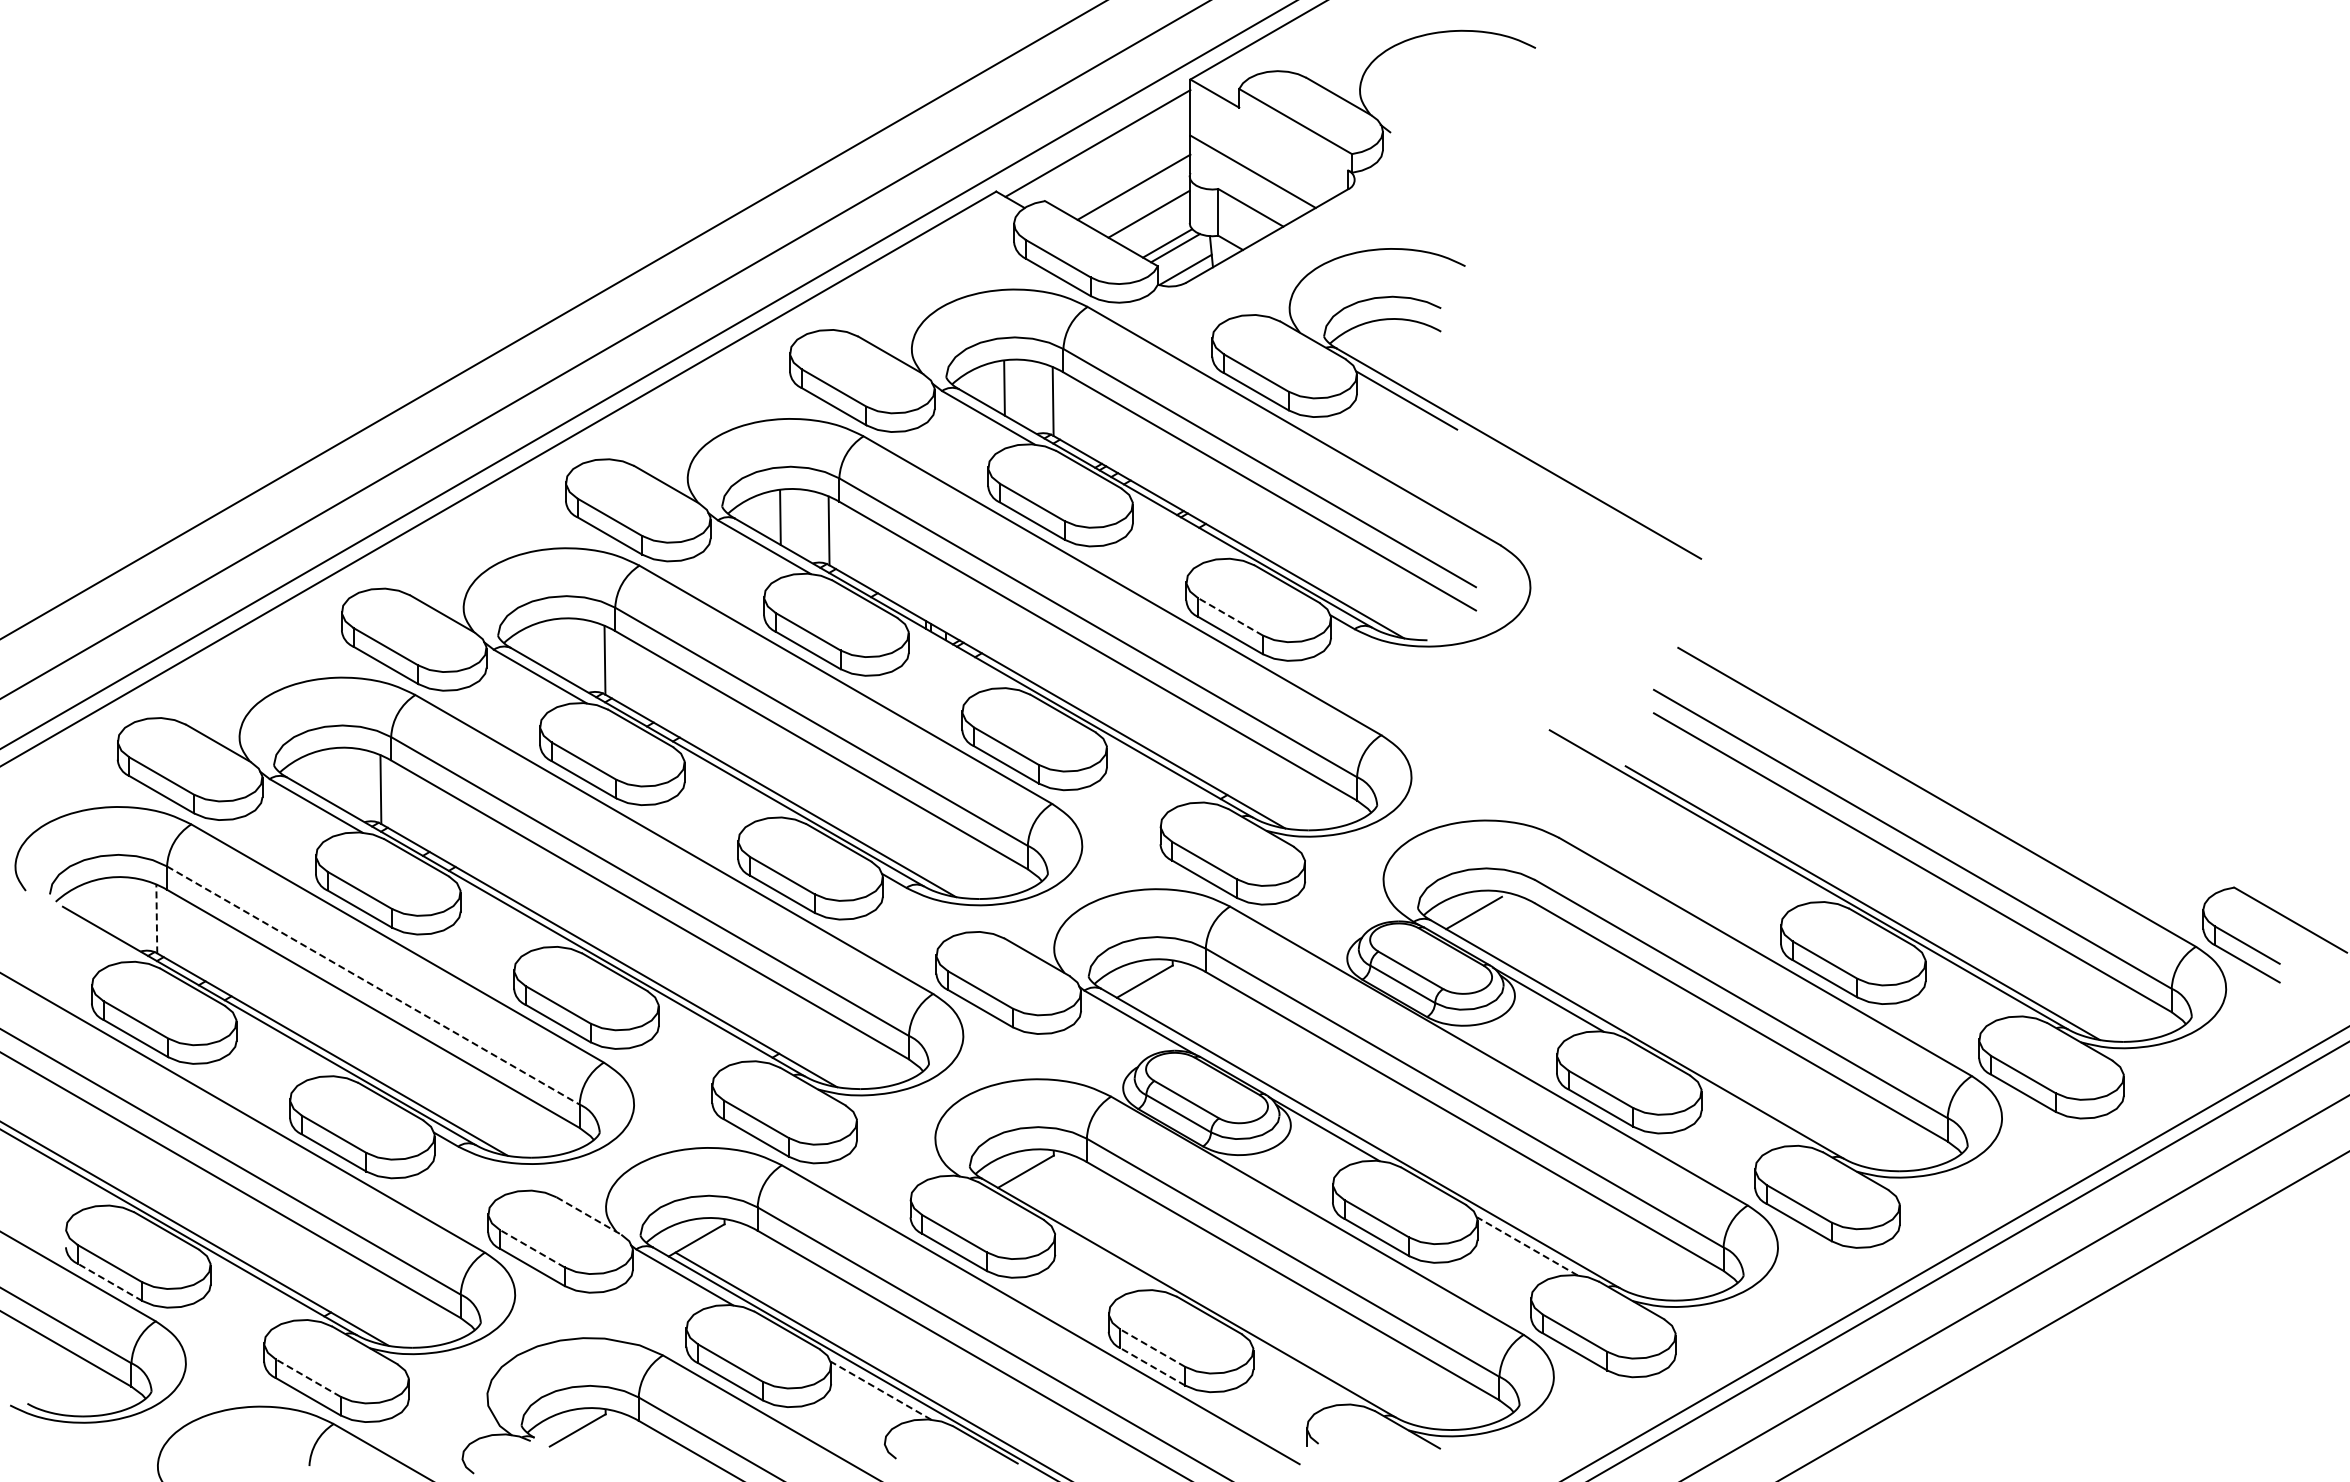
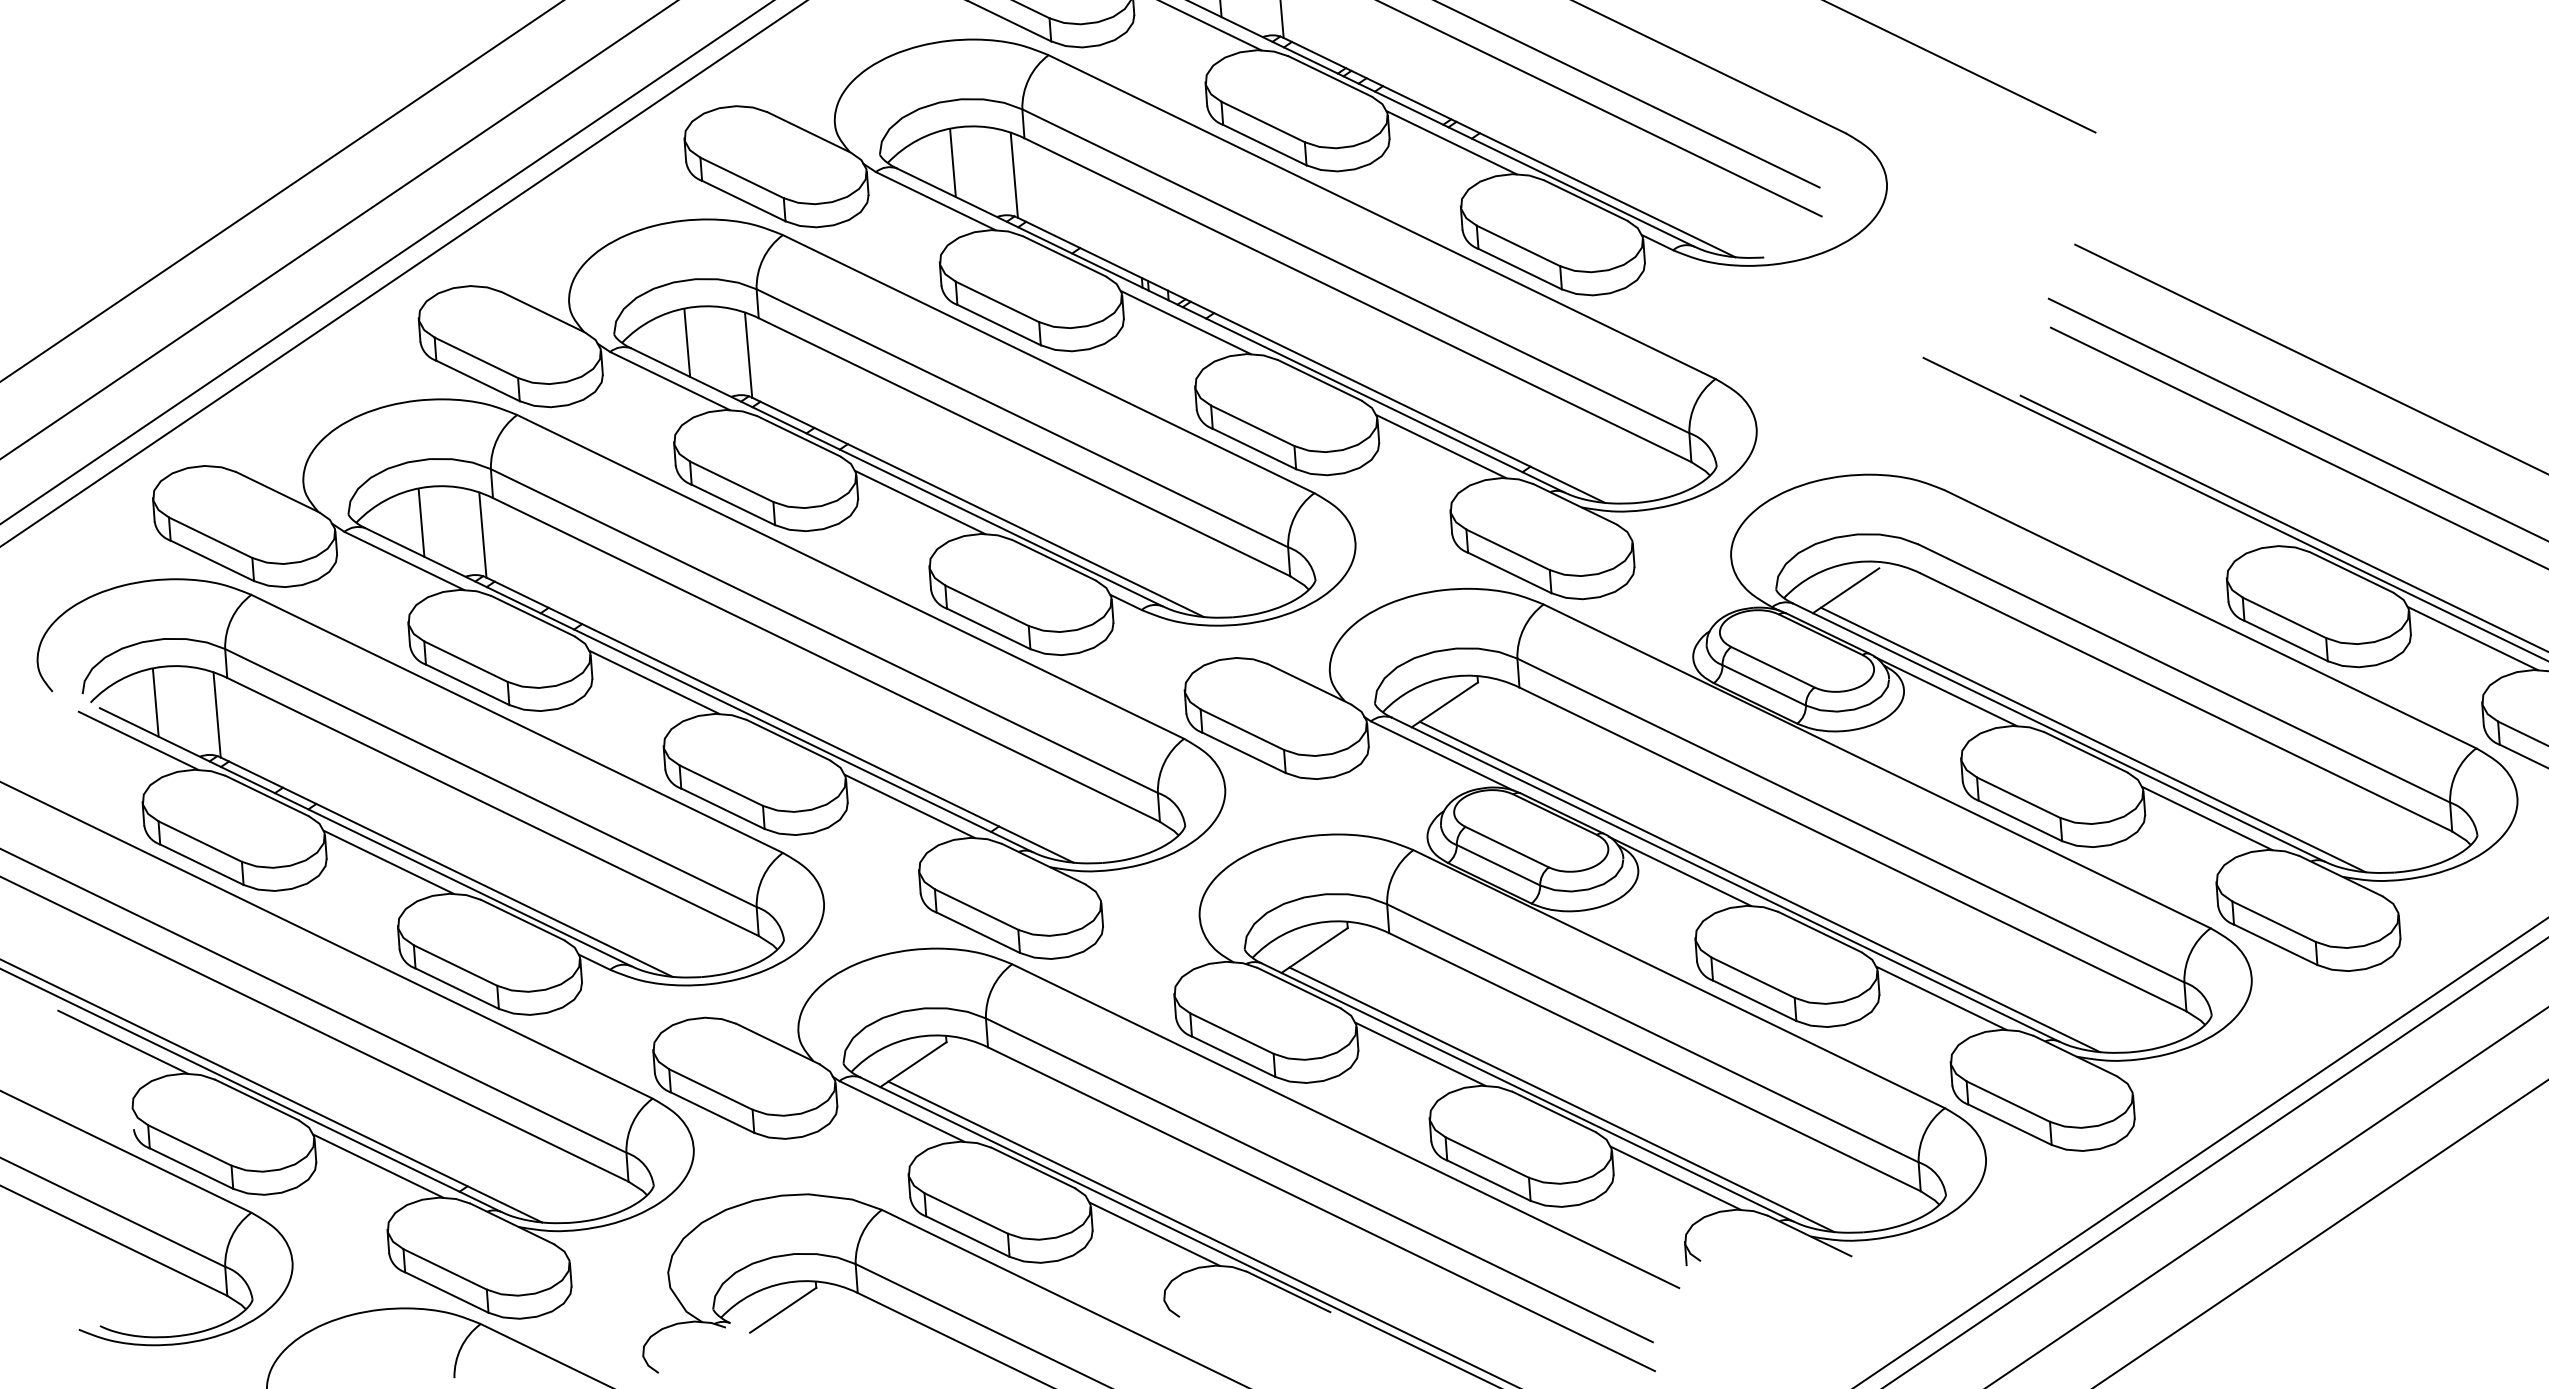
line: (1182, 529) -> (1451, 142), added
line: (1230, 616) -> (1518, 245), dashed -> solid
line: (556, 646) -> (687, 342), added
line: (958, 659) -> (1185, 322), added
line: (1156, 773) -> (1440, 446), added
line: (331, 776) -> (420, 523), added
line: (734, 788) -> (920, 502), added
line: (107, 905) -> (154, 702), added
line: (156, 918) -> (216, 714), dashed -> solid
line: (510, 918) -> (654, 682), added
line: (91, 935) -> (137, 741), added
line: (373, 985) -> (491, 778), dashed -> solid
line: (1975, 987) -> (2472, 638), added
line: (708, 1032) -> (909, 806), added
line: (286, 1047) -> (388, 862), added
line: (1663, 1047) -> (2092, 740), added
line: (1751, 1116) -> (2207, 817), added
line: (1387, 1145) -> (1759, 886), added
line: (62, 1176) -> (123, 1041), added
line: (589, 1216) -> (778, 1044), dashed -> solid
line: (1526, 1246) -> (1940, 998), dashed -> solid
line: (531, 1248) -> (709, 1089), dashed -> solid
line: (1104, 1261) -> (1419, 1054), added
line: (109, 1282) -> (190, 1168), dashed -> solid
line: (260, 1291) -> (378, 1166), added
line: (1215, 1305) -> (1561, 1099), added
line: (1152, 1347) -> (1486, 1156), dashed -> solid
line: (1152, 1366) -> (1488, 1180), dashed -> solid
line: (1303, 1375) -> (1676, 1177), added
line: (307, 1377) -> (444, 1268), dashed -> solid
line: (880, 1390) -> (1154, 1234), dashed -> solid

